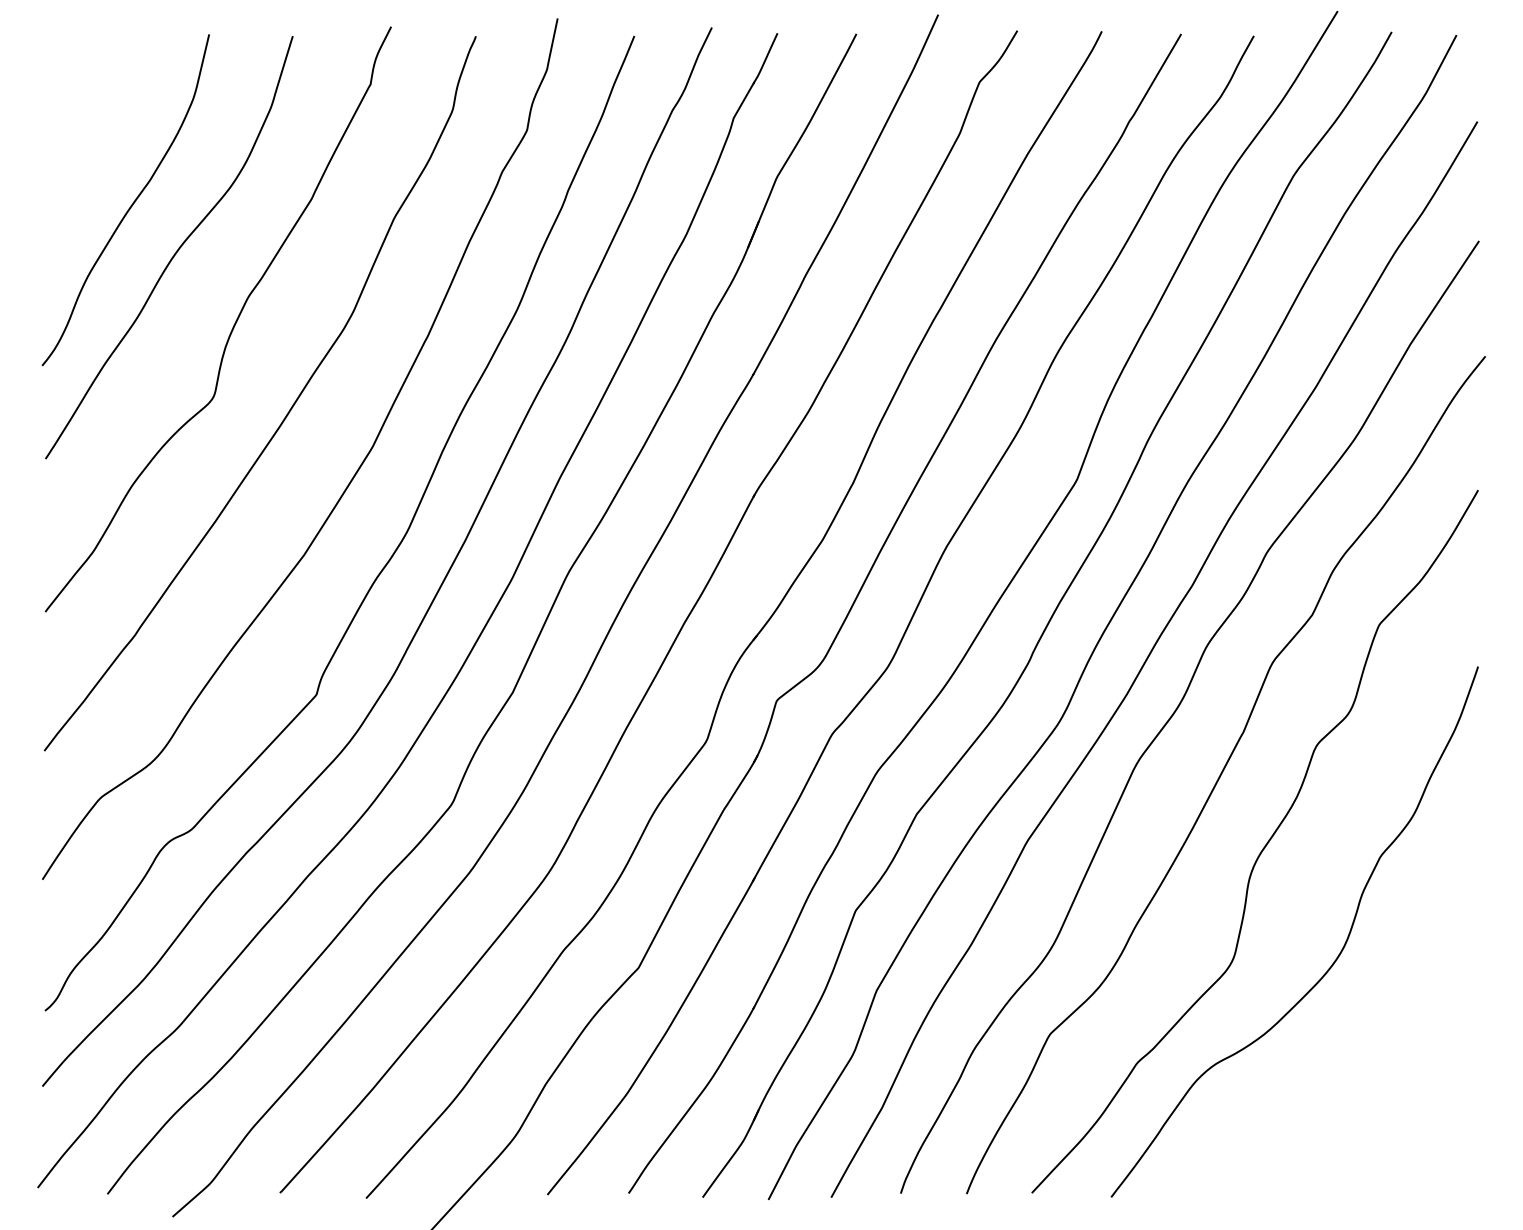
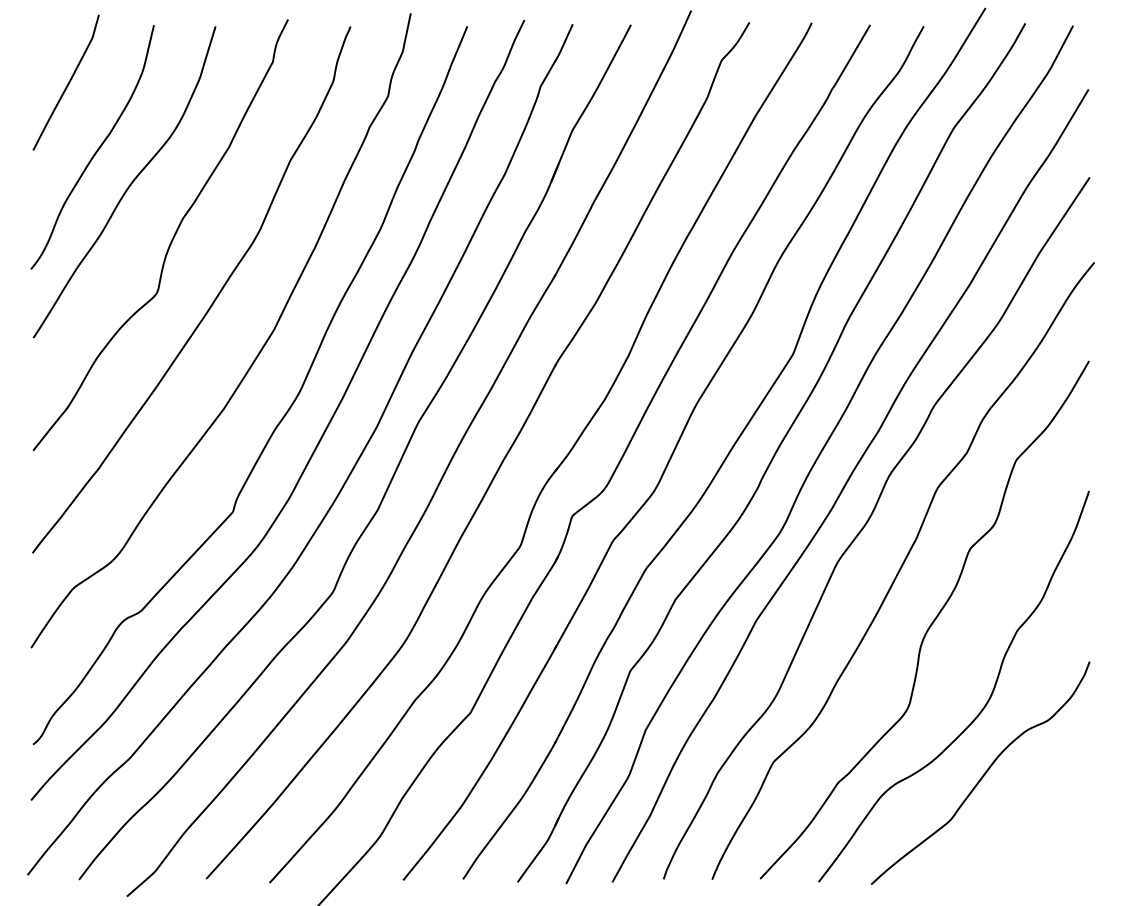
curve: (92, 113) -> (68, 83), added
curve: (1334, 1051) -> (983, 774), added

